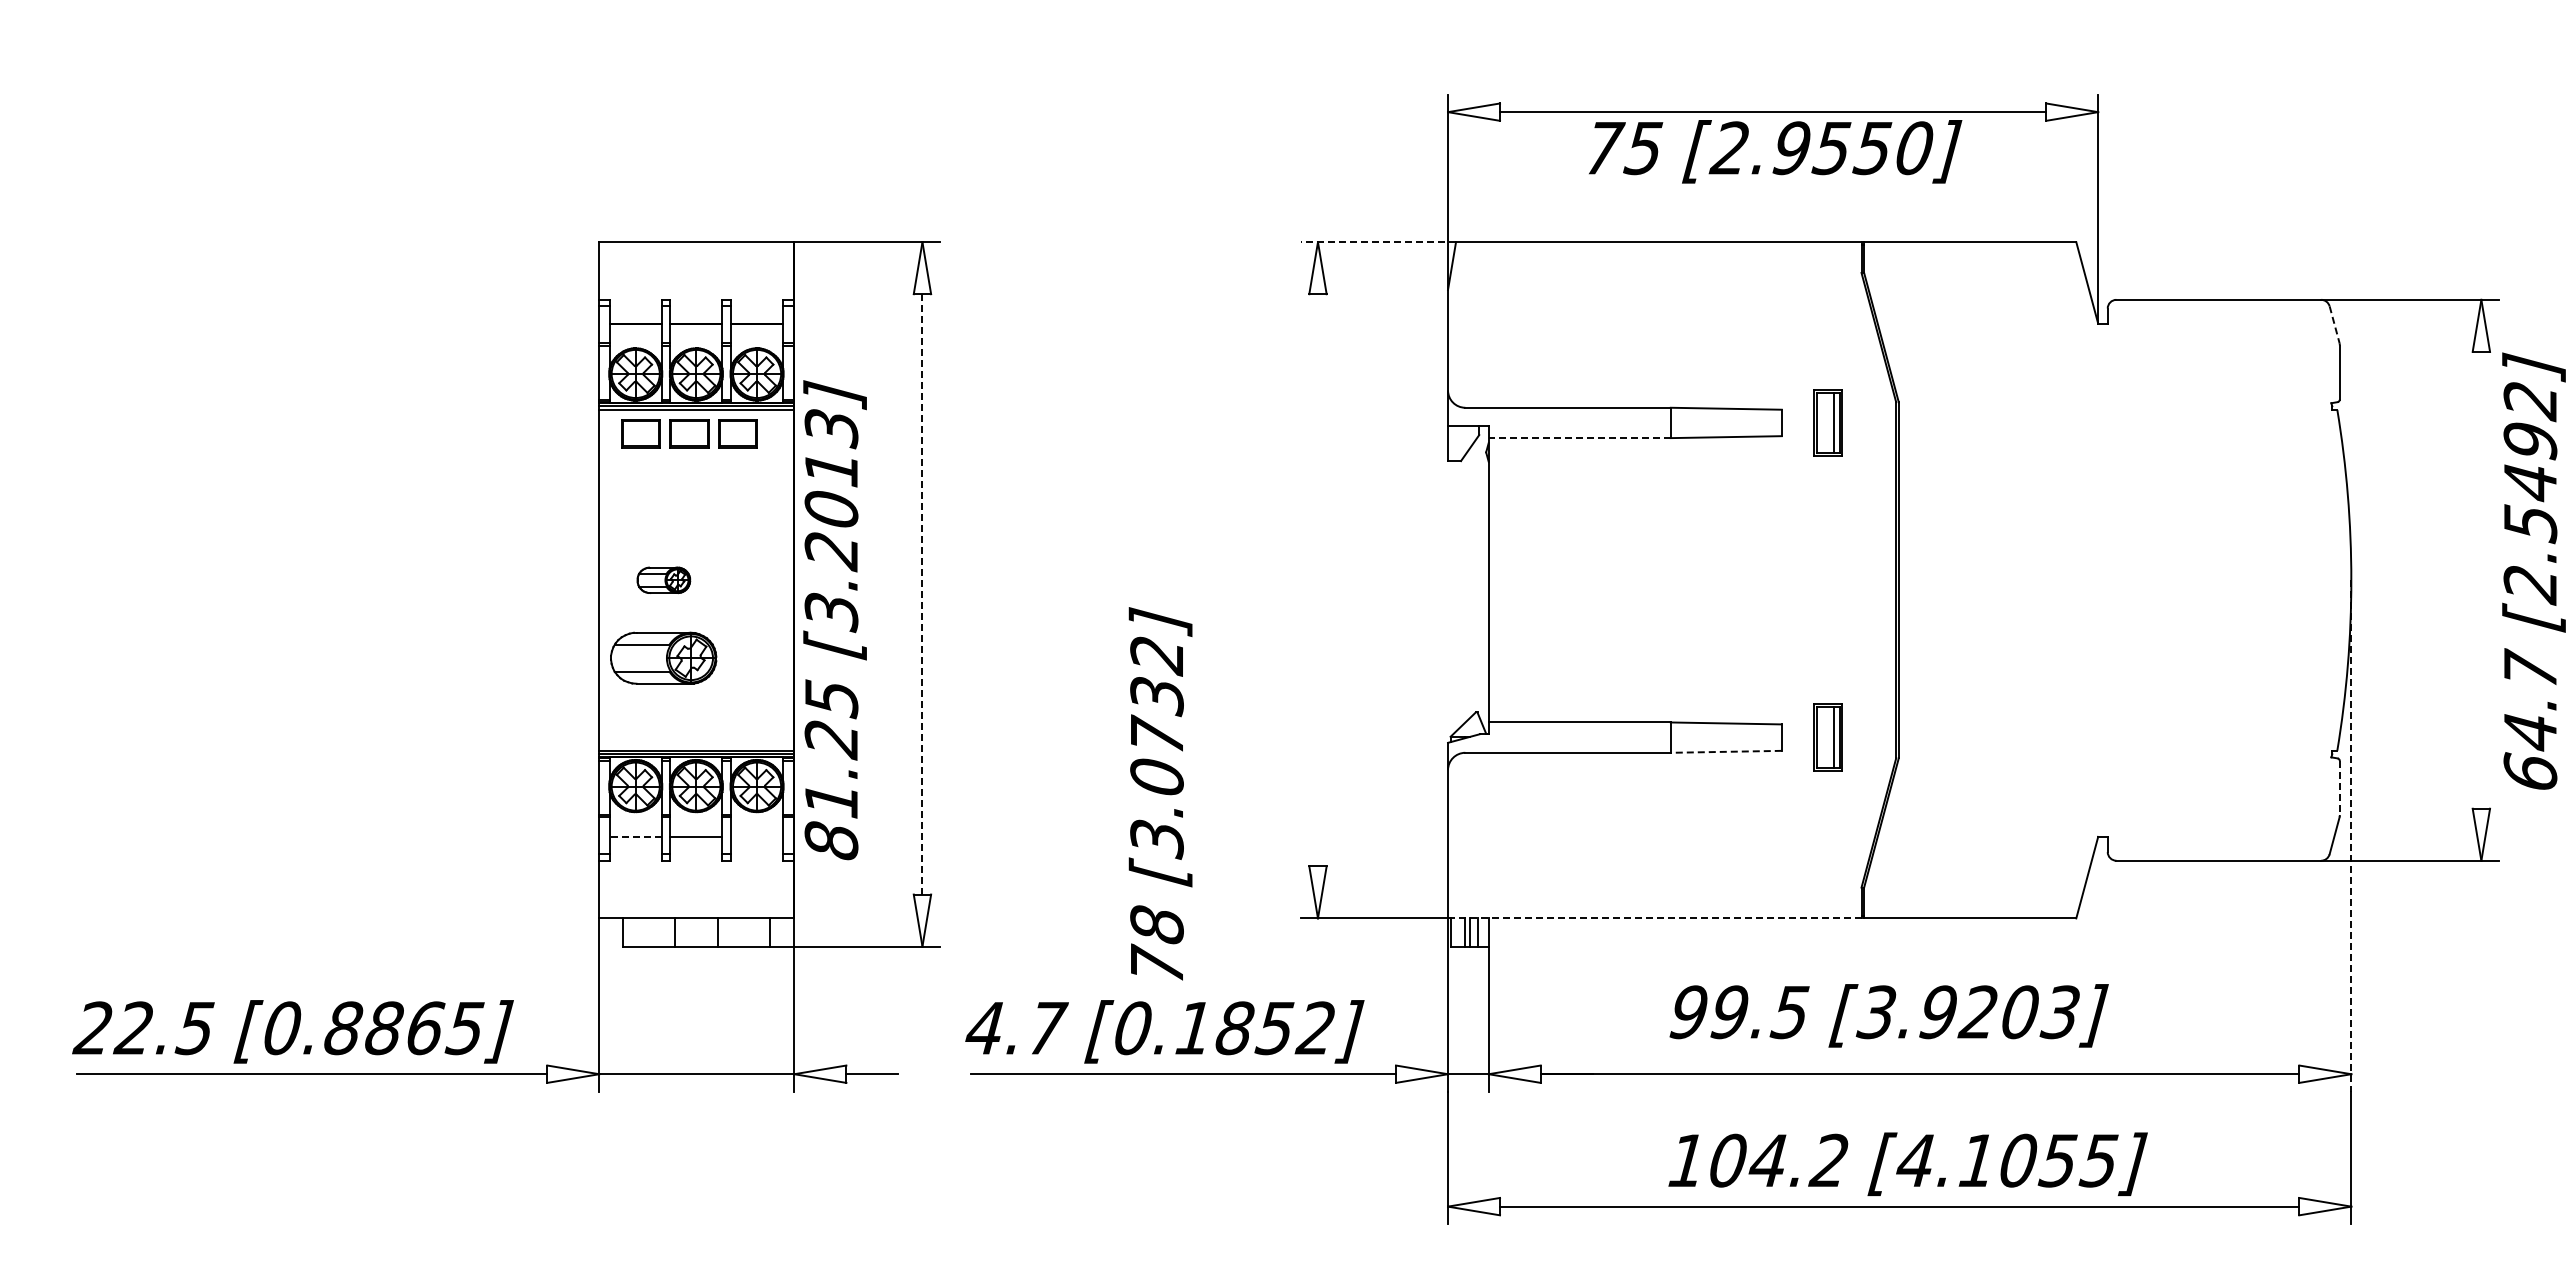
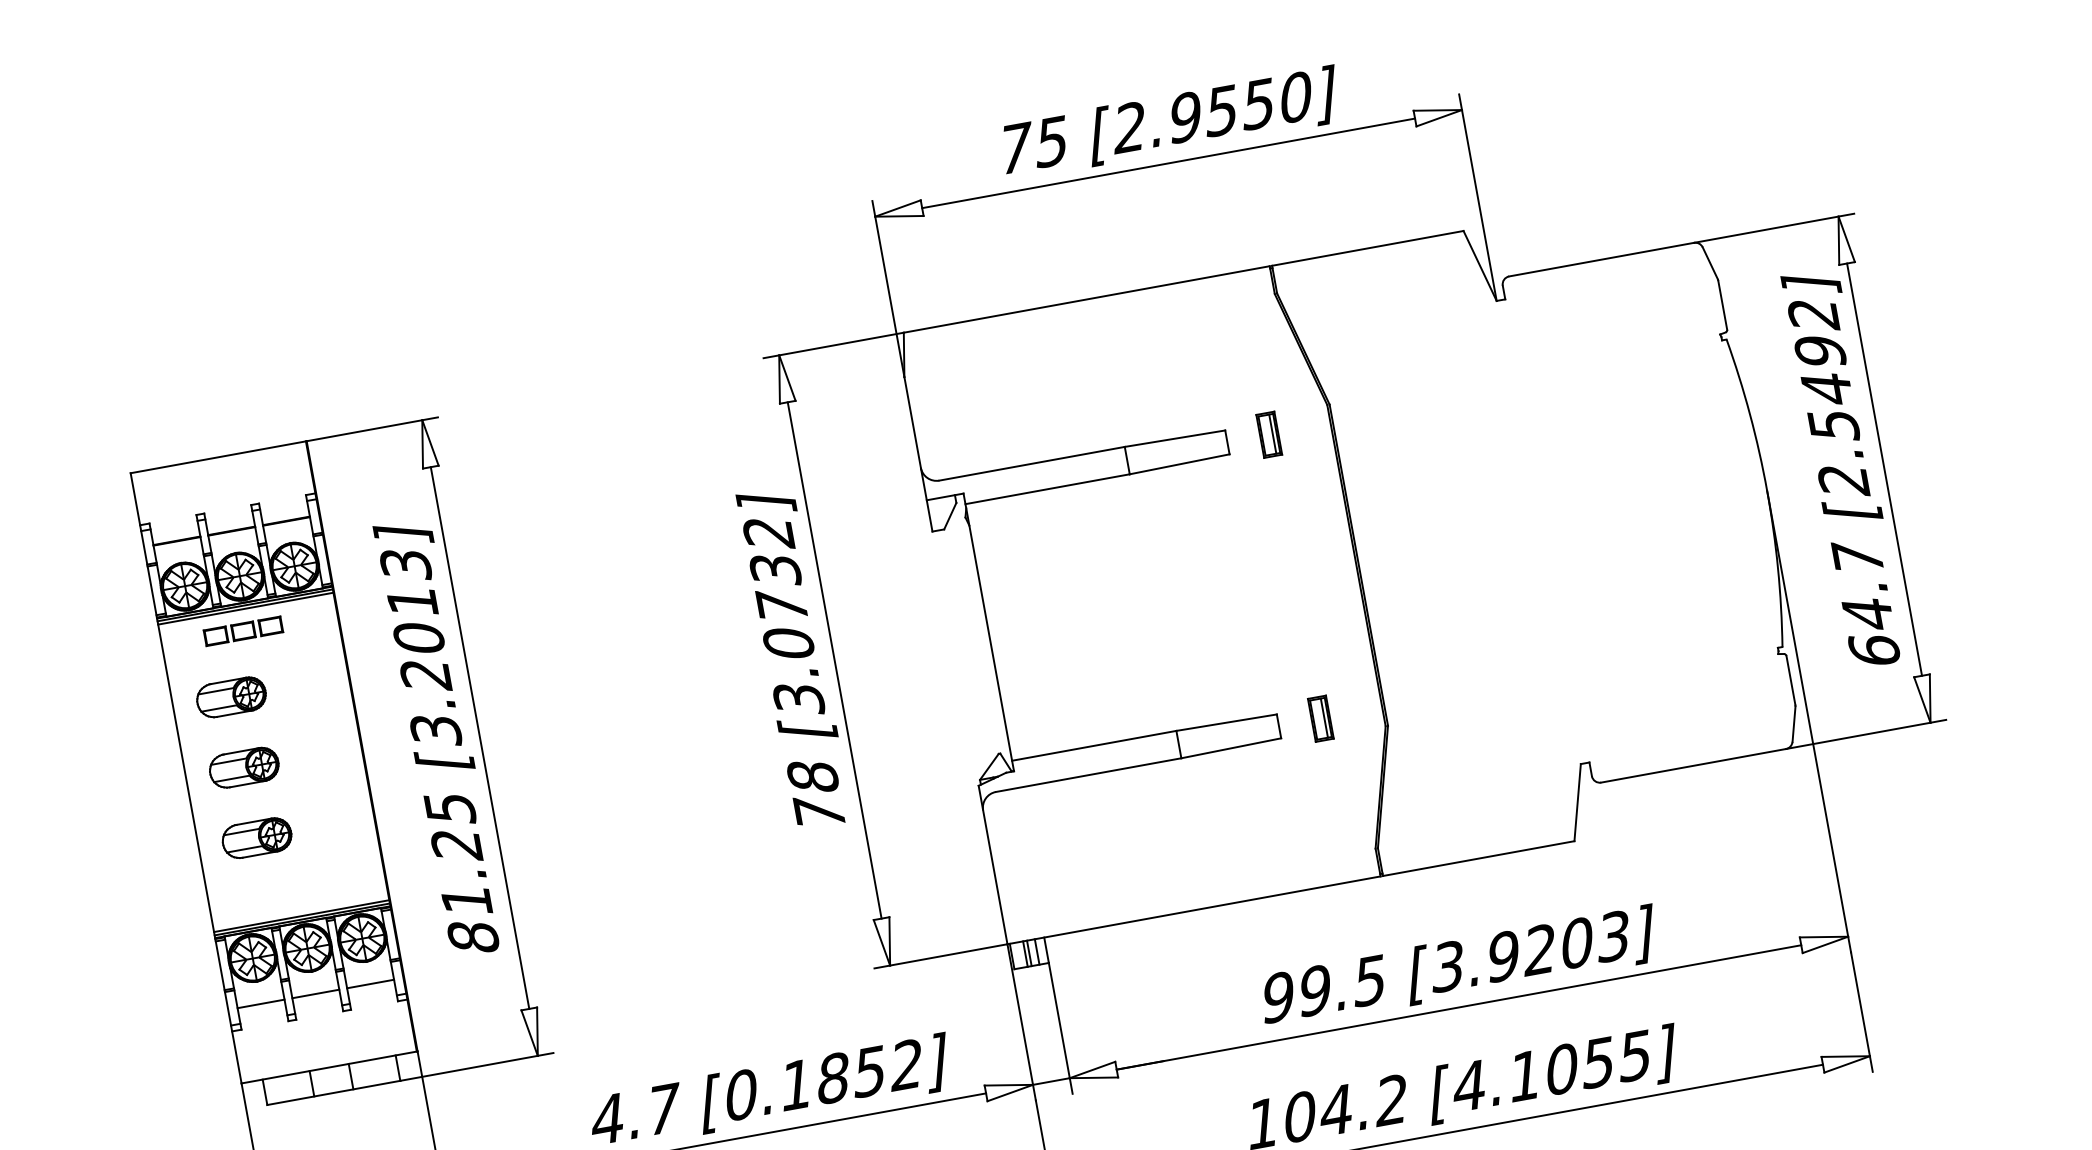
text: (1775, 151) -> (1171, 123), moved
line: (1378, 242) -> (833, 345), dashed -> solid
line: (2334, 325) -> (1710, 263), dashed -> solid
part: (1827, 422) -> (1268, 434), size x0.71
part: (689, 433) -> (243, 631), size x0.62
line: (1579, 438) -> (1047, 489), dashed -> solid
part: (663, 502) -> (231, 697), added
text: (2533, 570) -> (1844, 467), moved
line: (2481, 579) -> (1884, 468), added
part: (663, 580) -> (244, 767), size x1.43
line: (1317, 580) -> (834, 660), added
line: (922, 593) -> (479, 737), dashed -> solid
text: (834, 620) -> (440, 737), moved
part: (663, 658) -> (256, 838), size x0.71
part: (1827, 737) -> (1320, 718), size x0.71
line: (1725, 751) -> (1230, 748), dashed -> solid
line: (2339, 788) -> (1790, 680), dashed -> solid
text: (1160, 793) -> (794, 657), moved
line: (2351, 835) -> (1809, 721), dashed -> solid
line: (635, 836) -> (260, 1003), dashed -> solid
line: (757, 836) -> (370, 983), added
line: (1654, 918) -> (1193, 910), dashed -> solid
text: (1888, 1015) -> (1458, 967), moved

